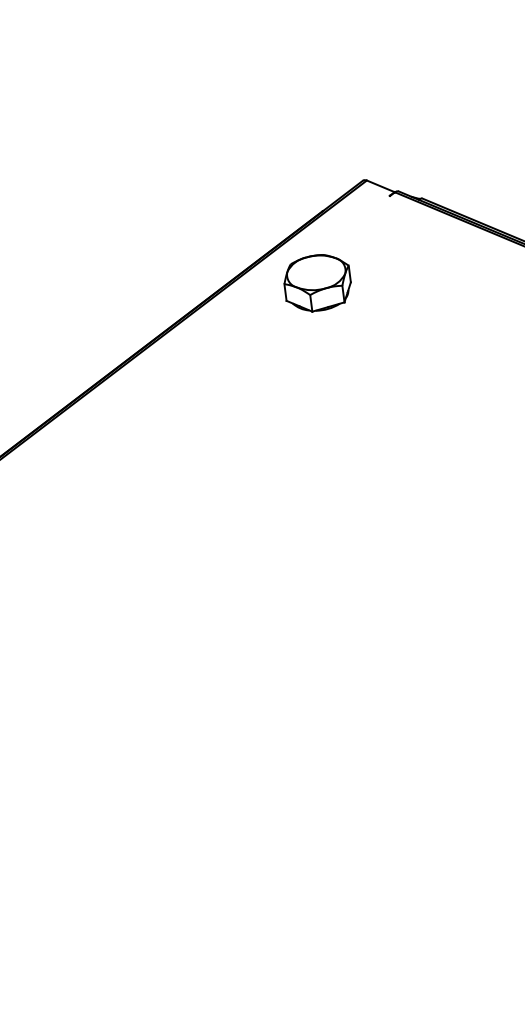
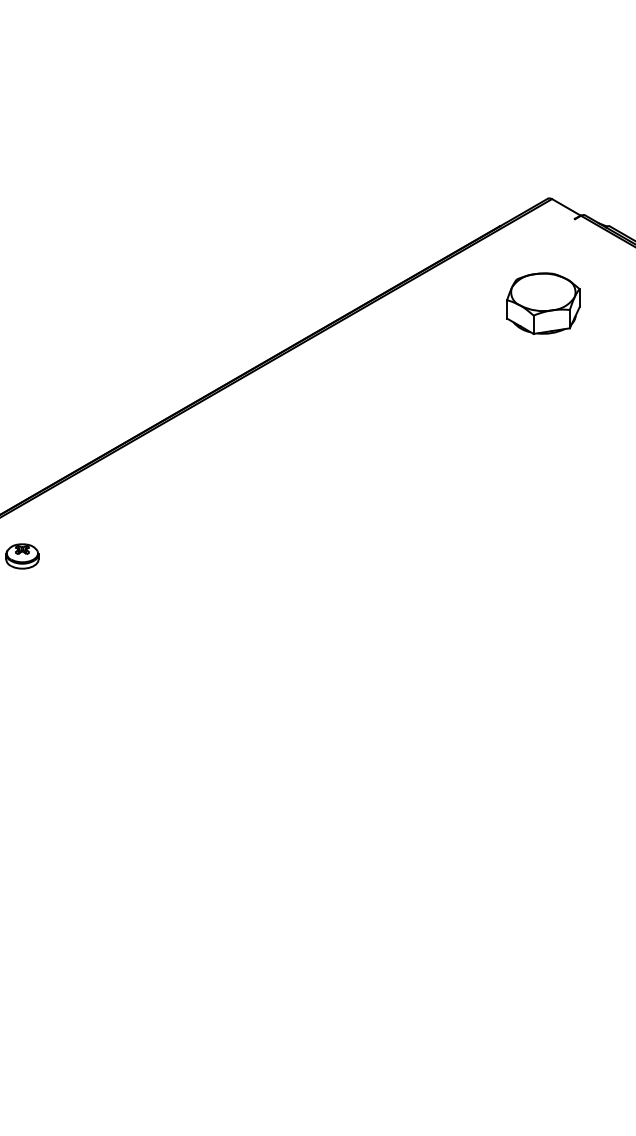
part: (317, 282) -> (543, 303), moved

